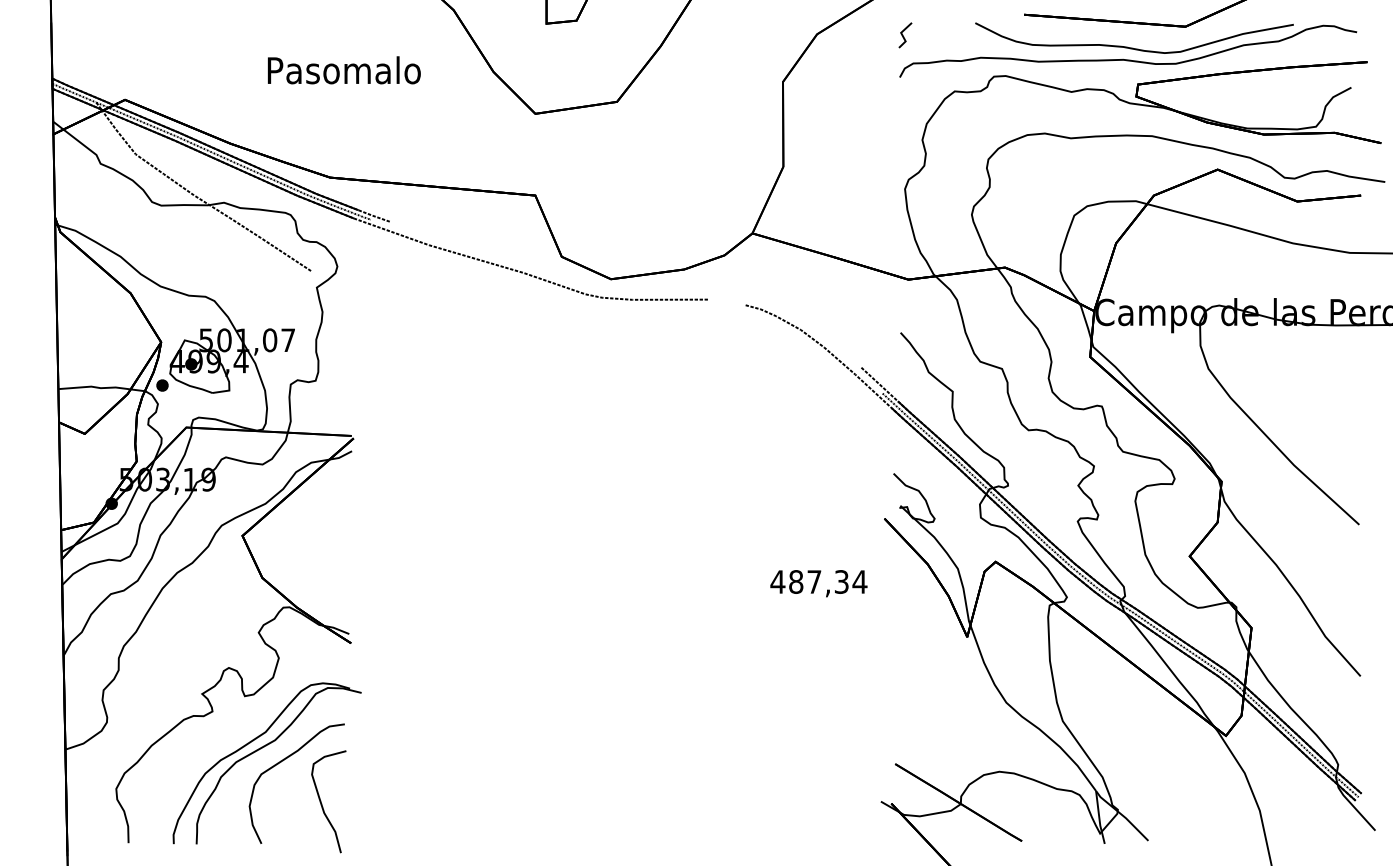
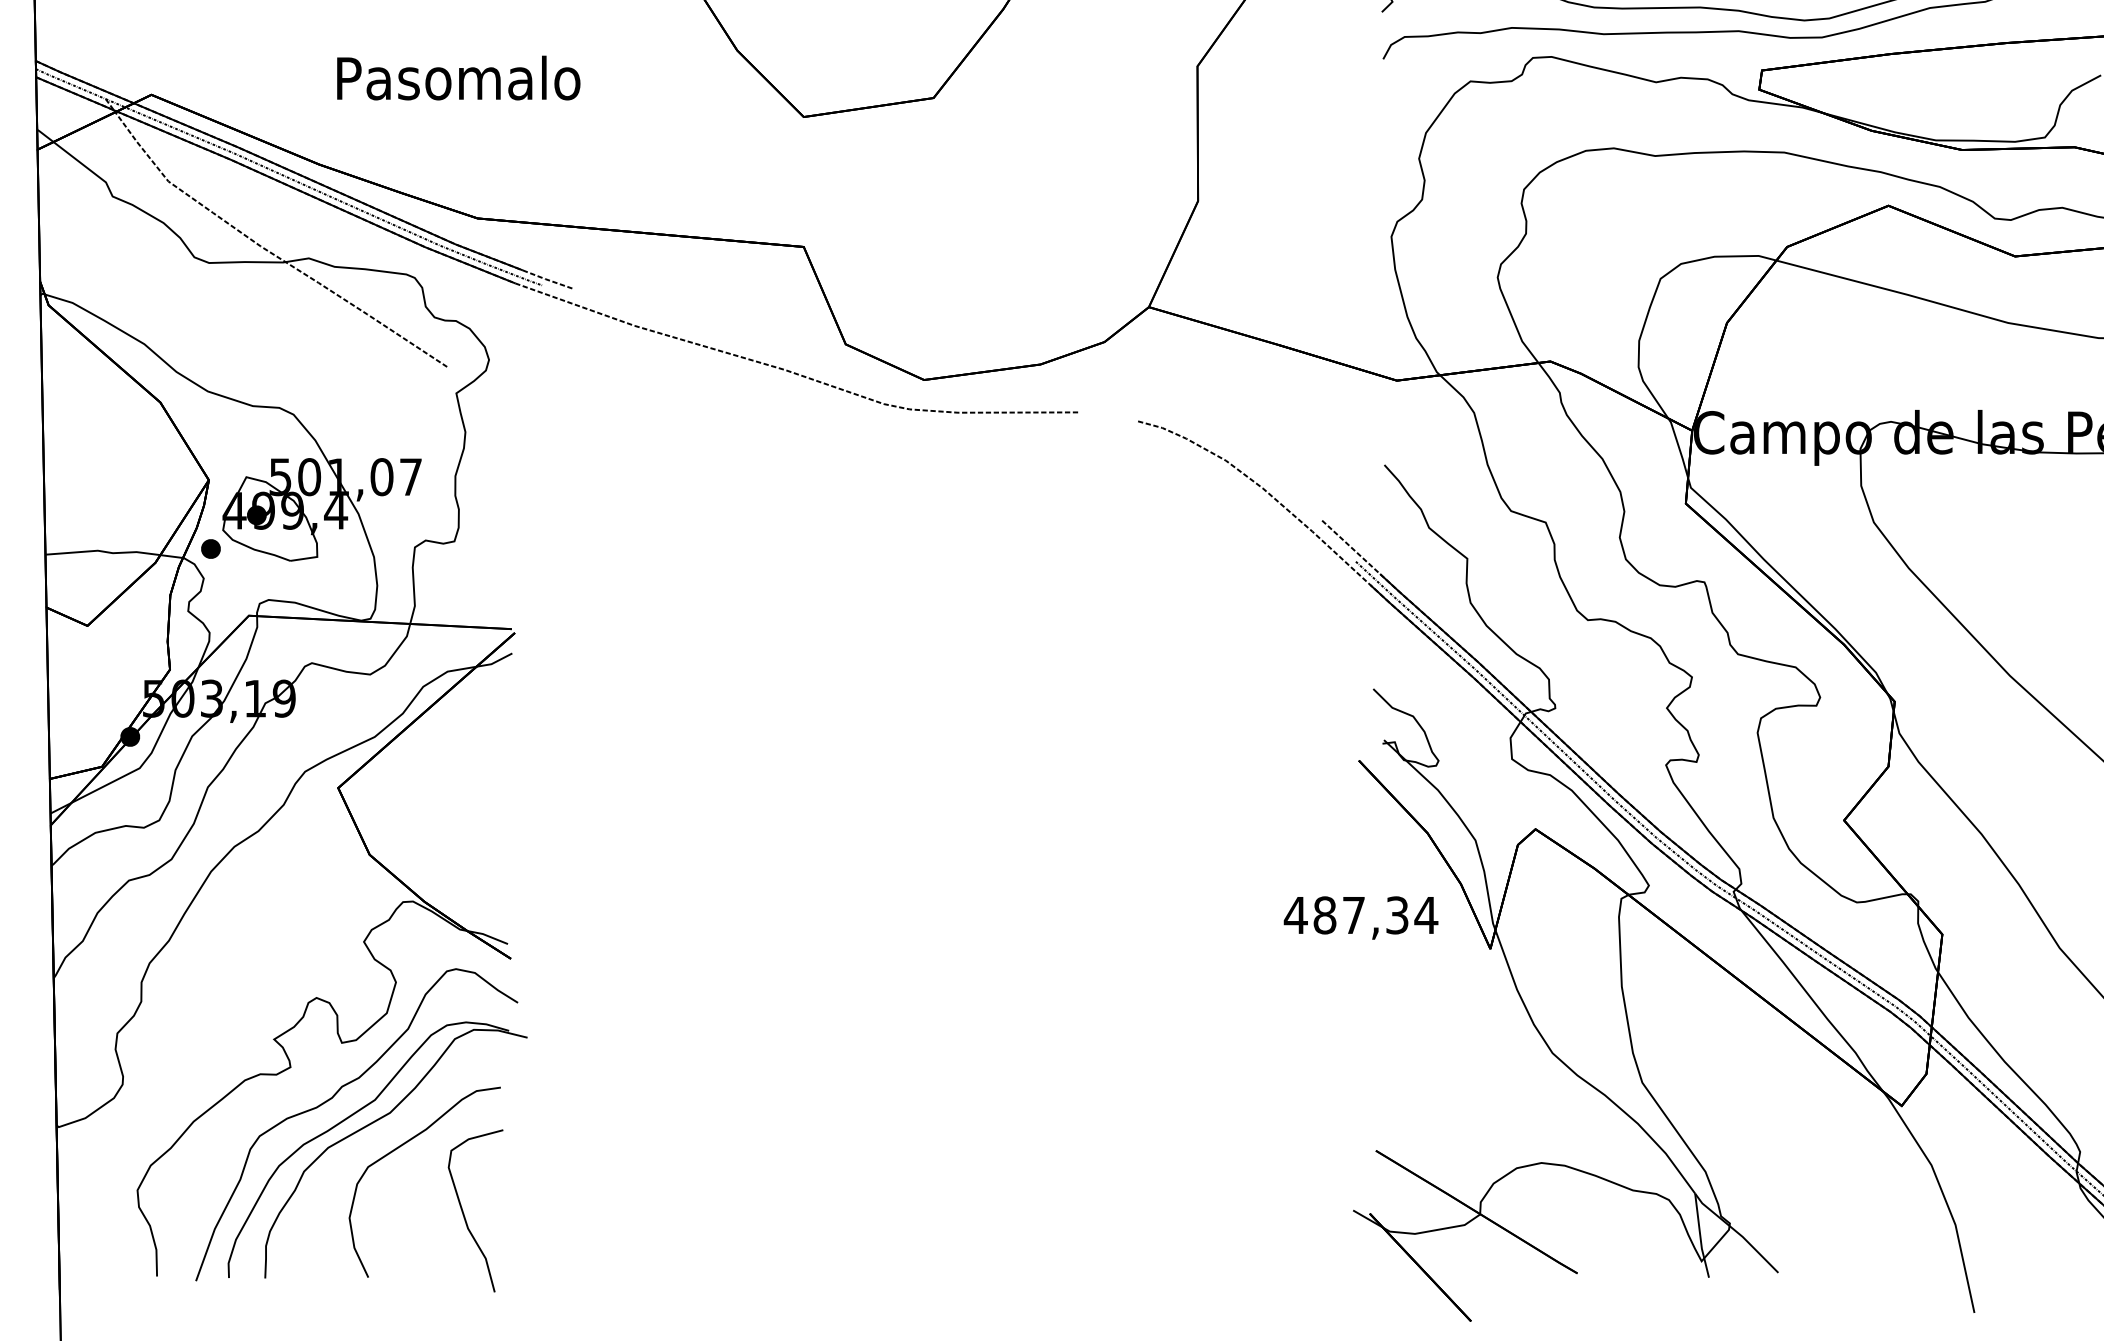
text: (344, 70) -> (458, 78), moved
text: (818, 583) -> (1360, 917), moved
curve: (239, 731) -> (333, 1098), added

